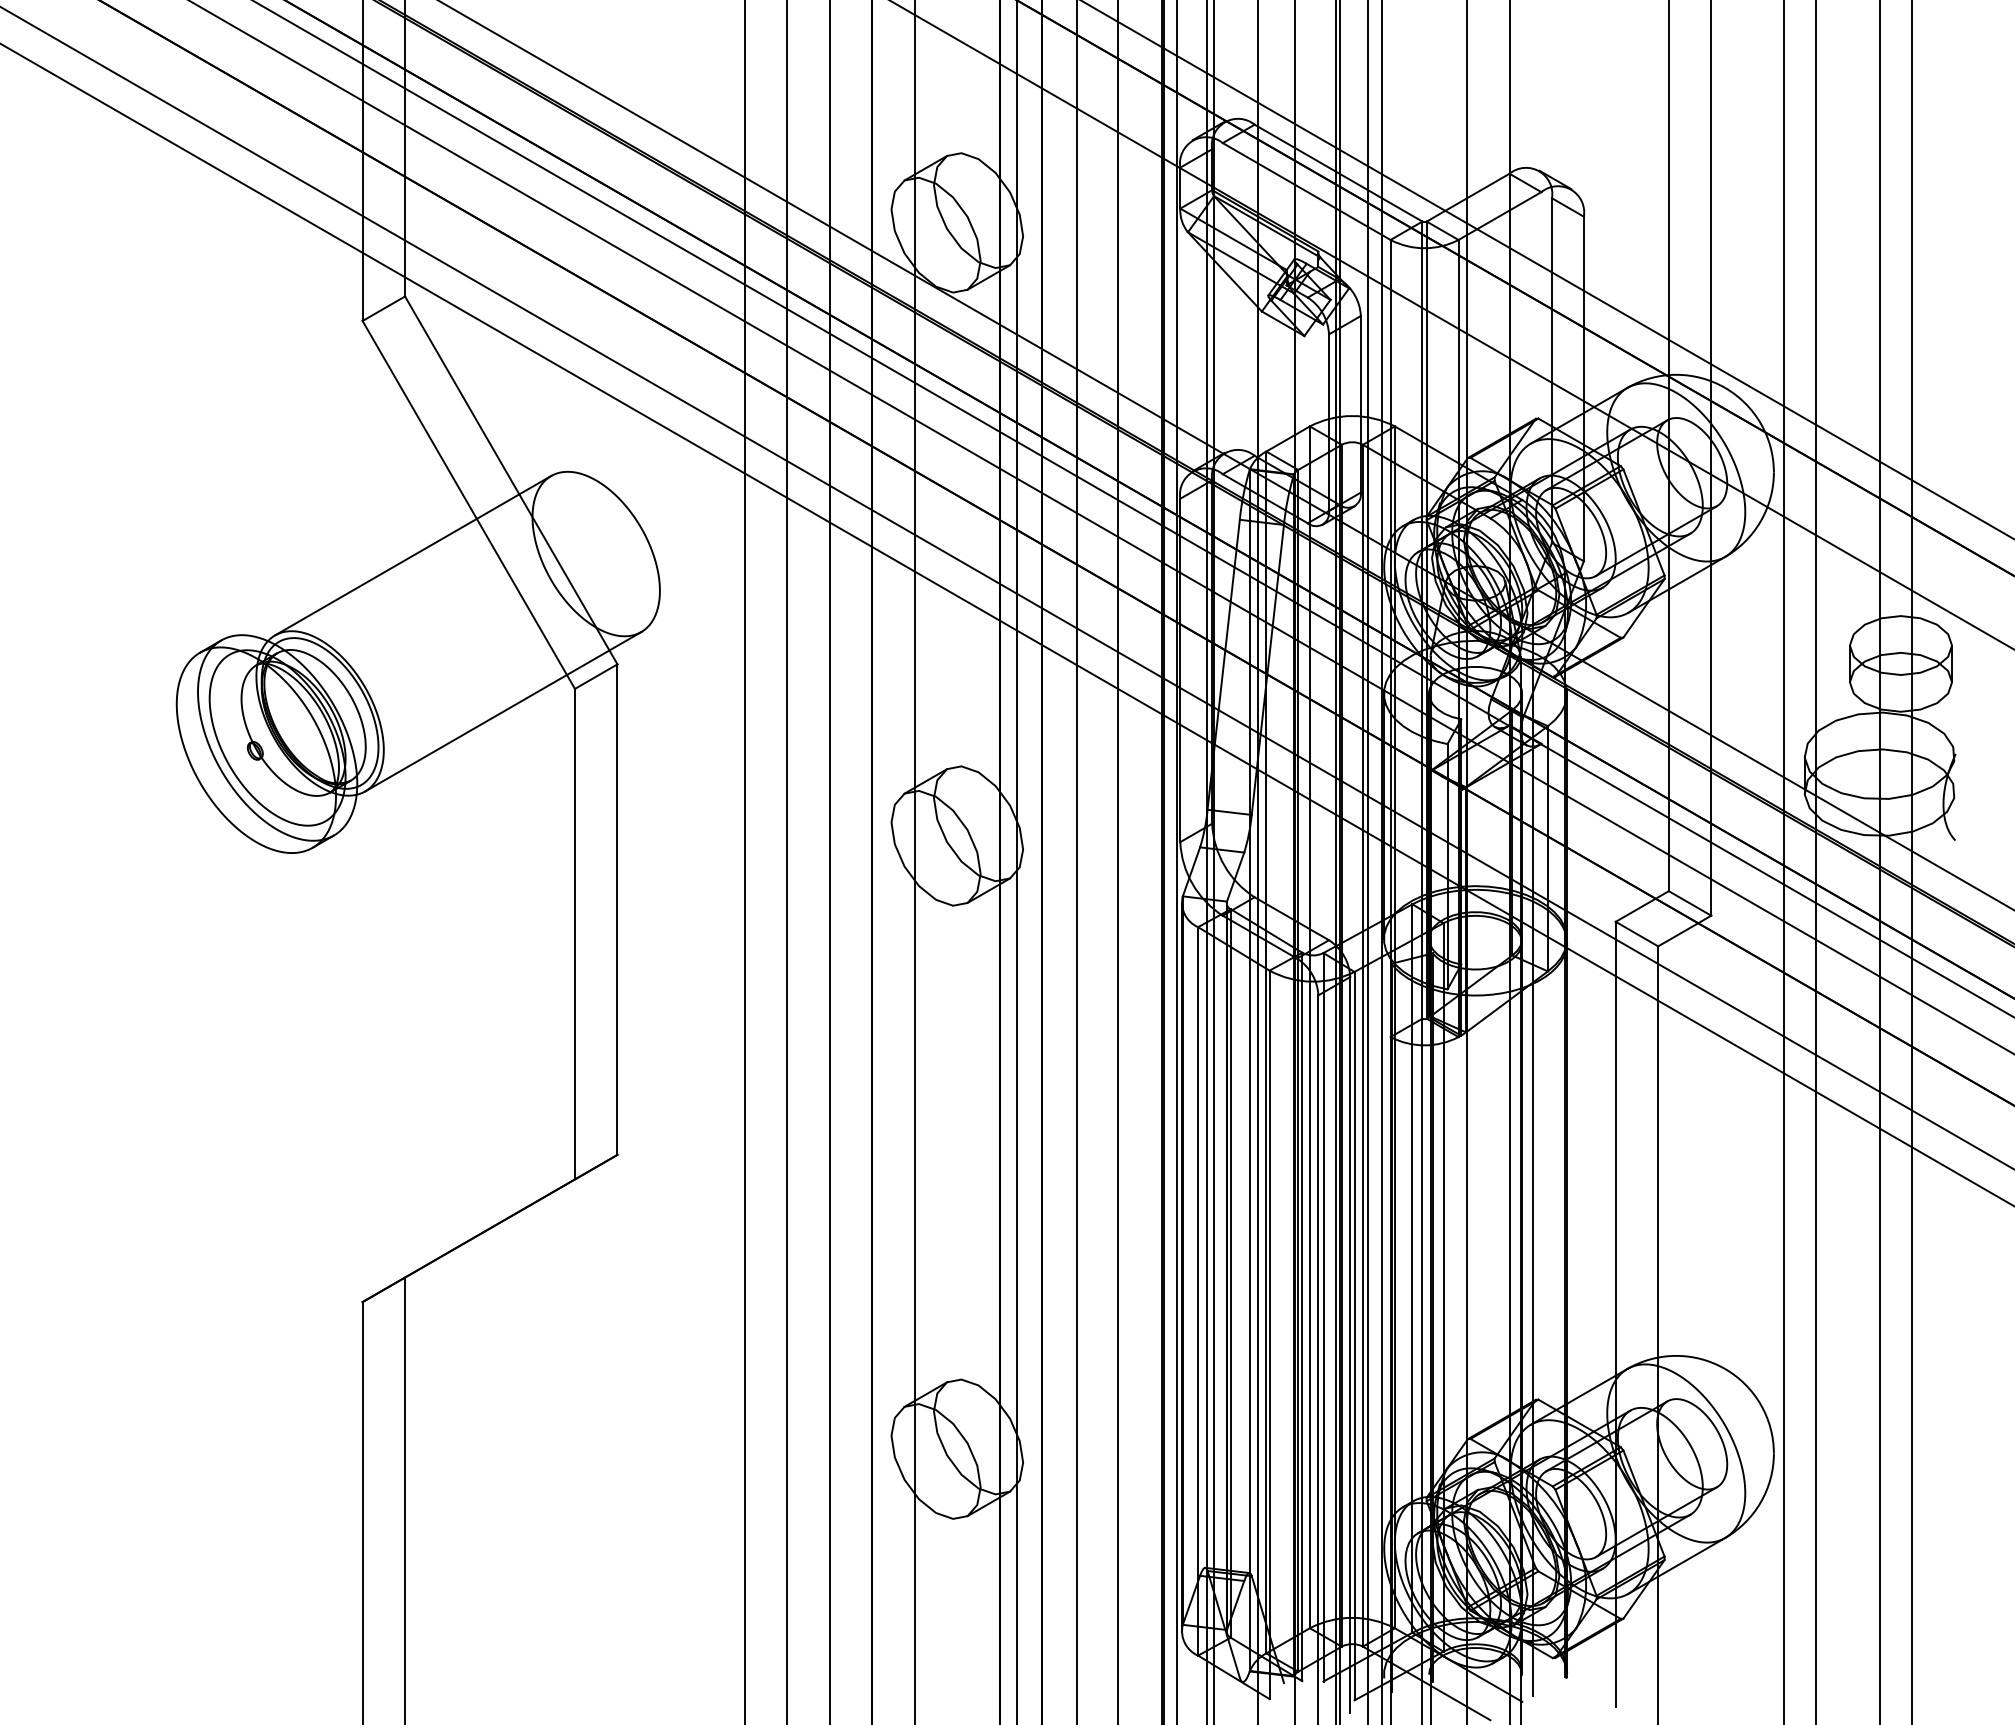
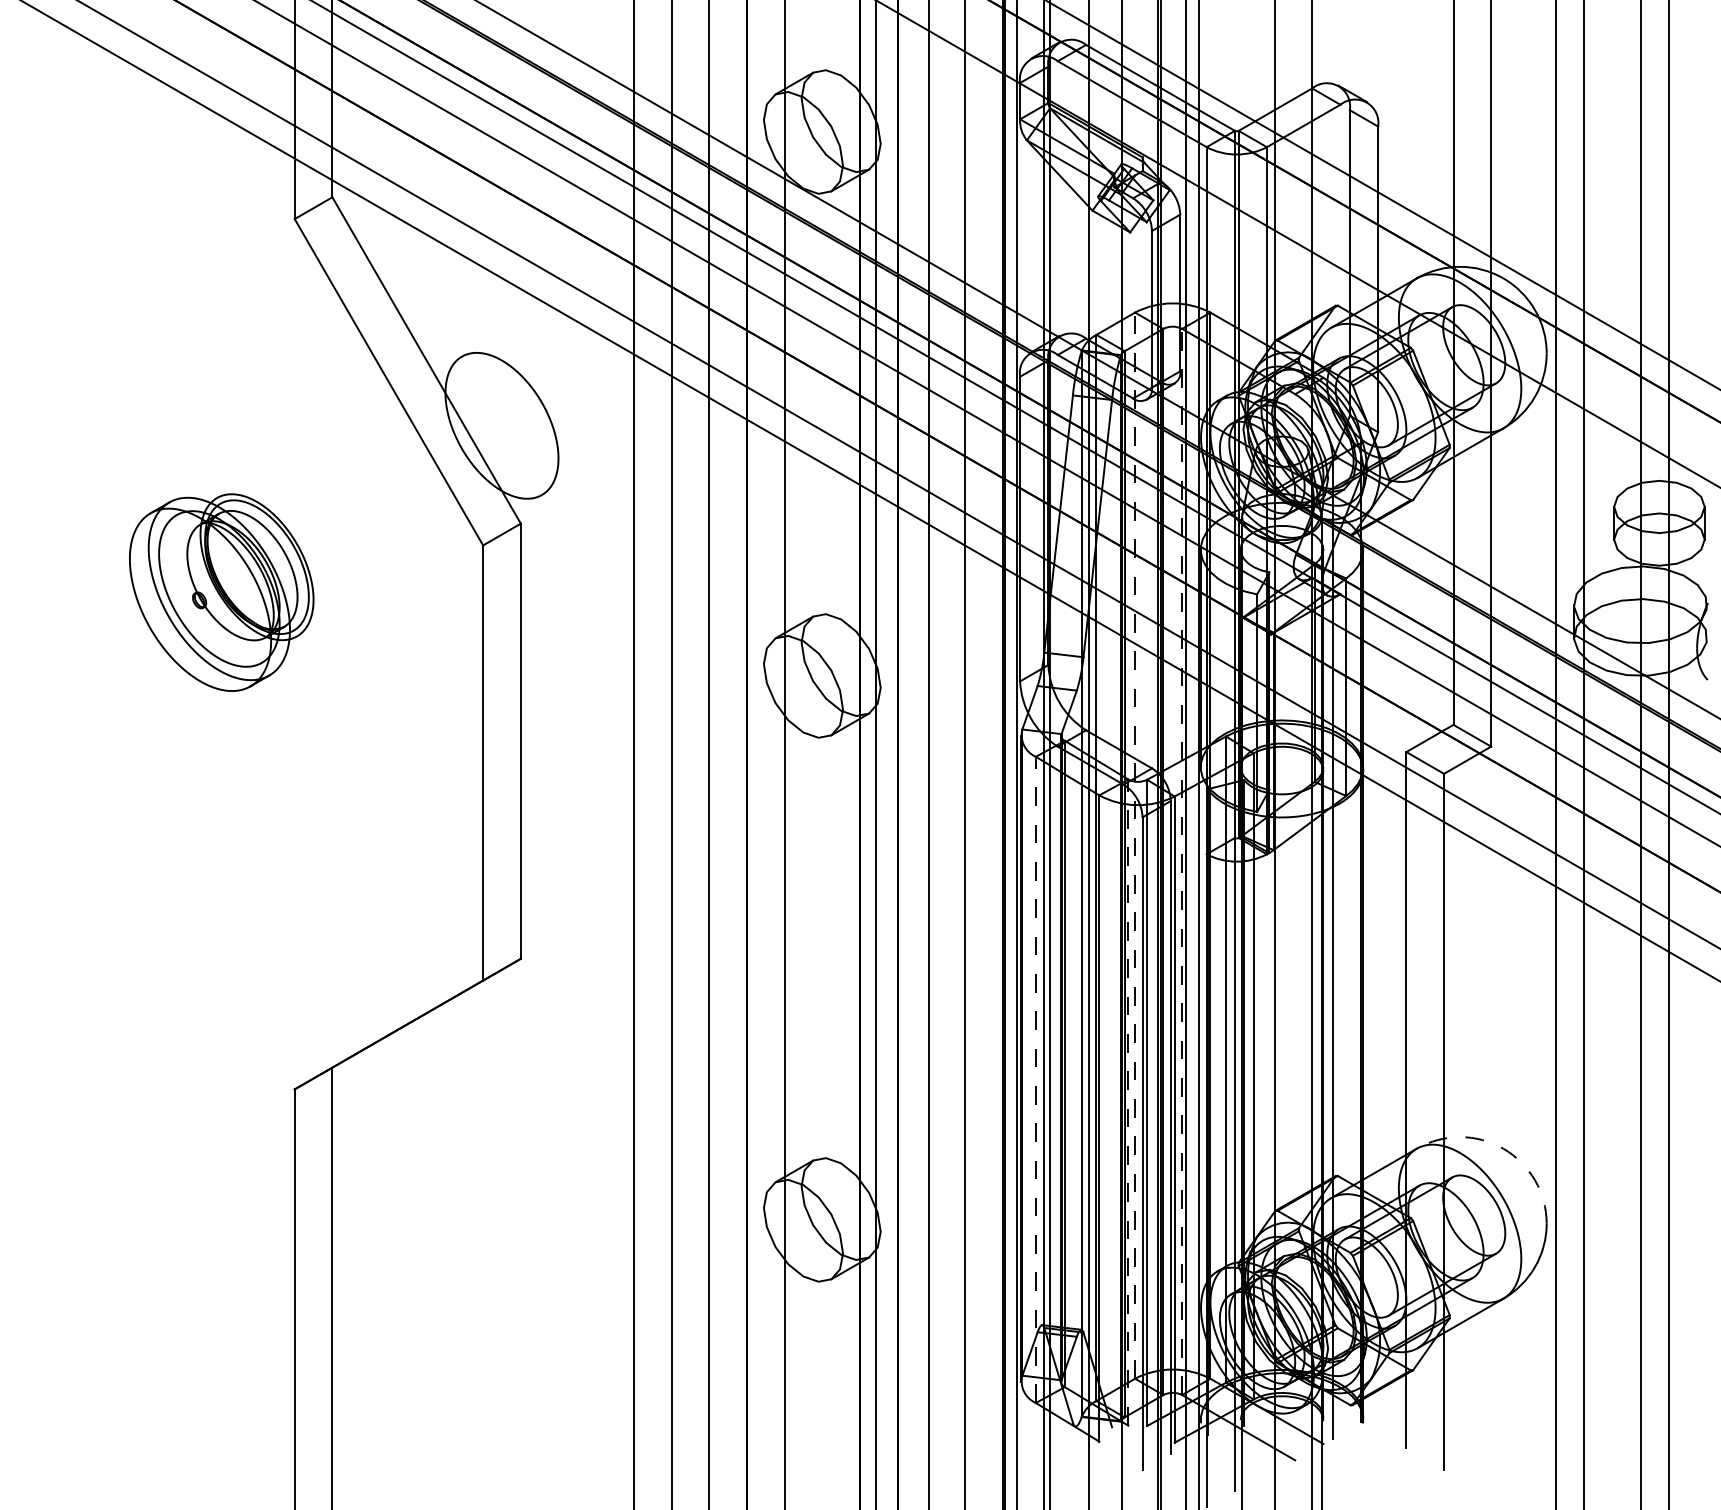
line: (413, 555) -> (339, 427), removed
line: (503, 711) -> (419, 565), removed
line: (1309, 1027) -> (1134, 845), solid -> dashed
line: (1362, 1045) -> (1181, 861), solid -> dashed
line: (1198, 1290) -> (1036, 1079), solid -> dashed
line: (1302, 1316) -> (1128, 1102), solid -> dashed
arc: (1725, 1368) -> (1503, 1148), solid -> dashed

